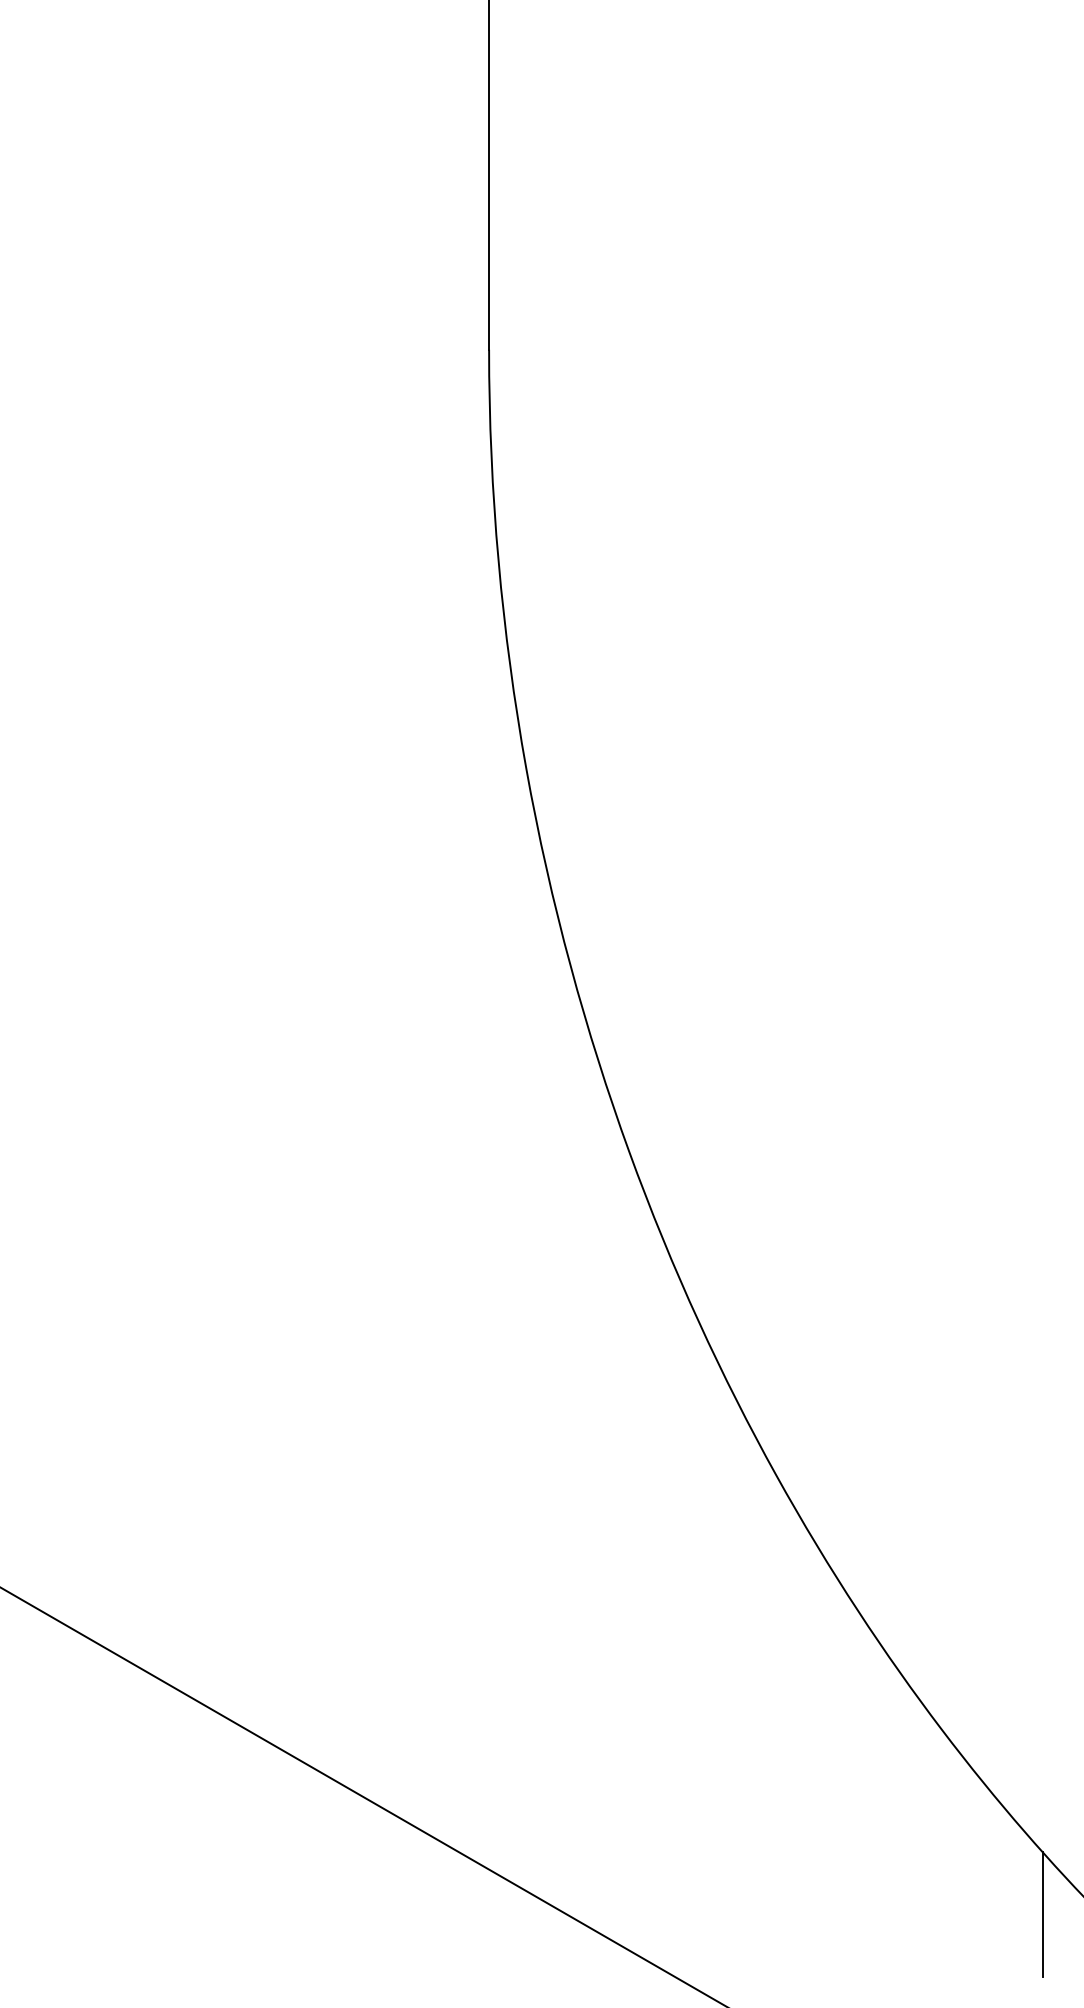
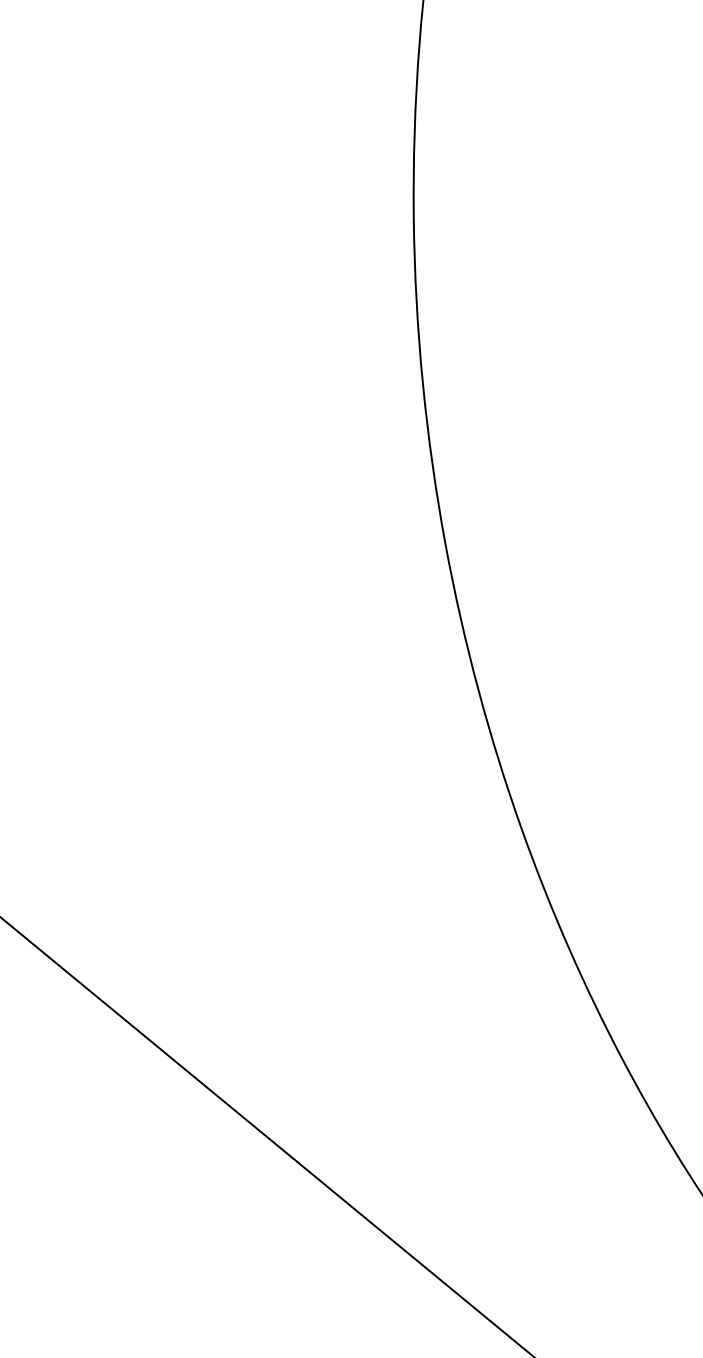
line: (1042, 1914) -> (678, 1221), removed

